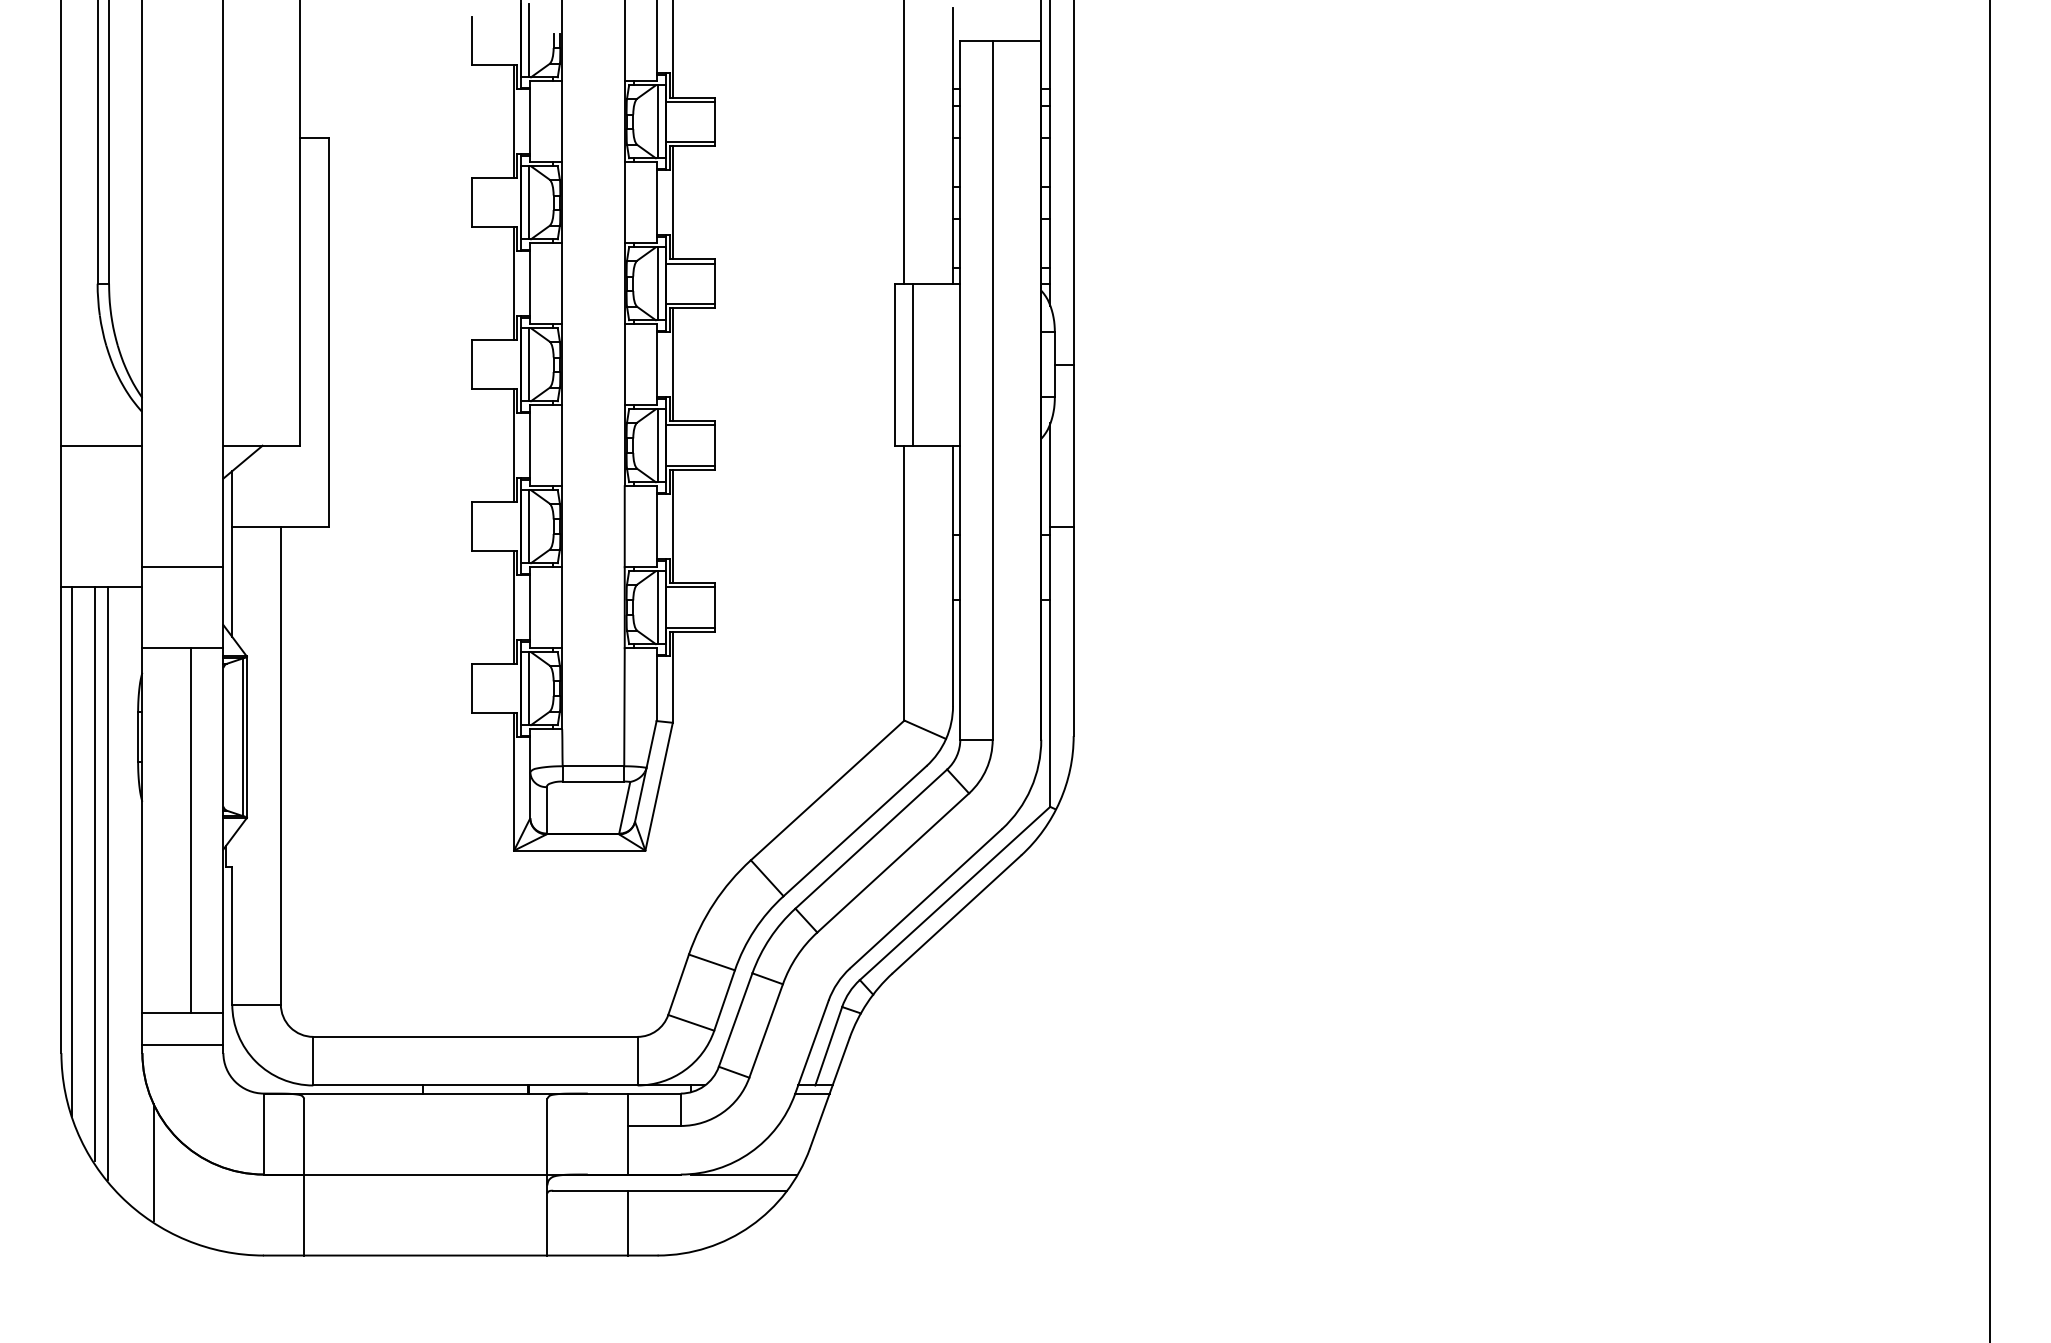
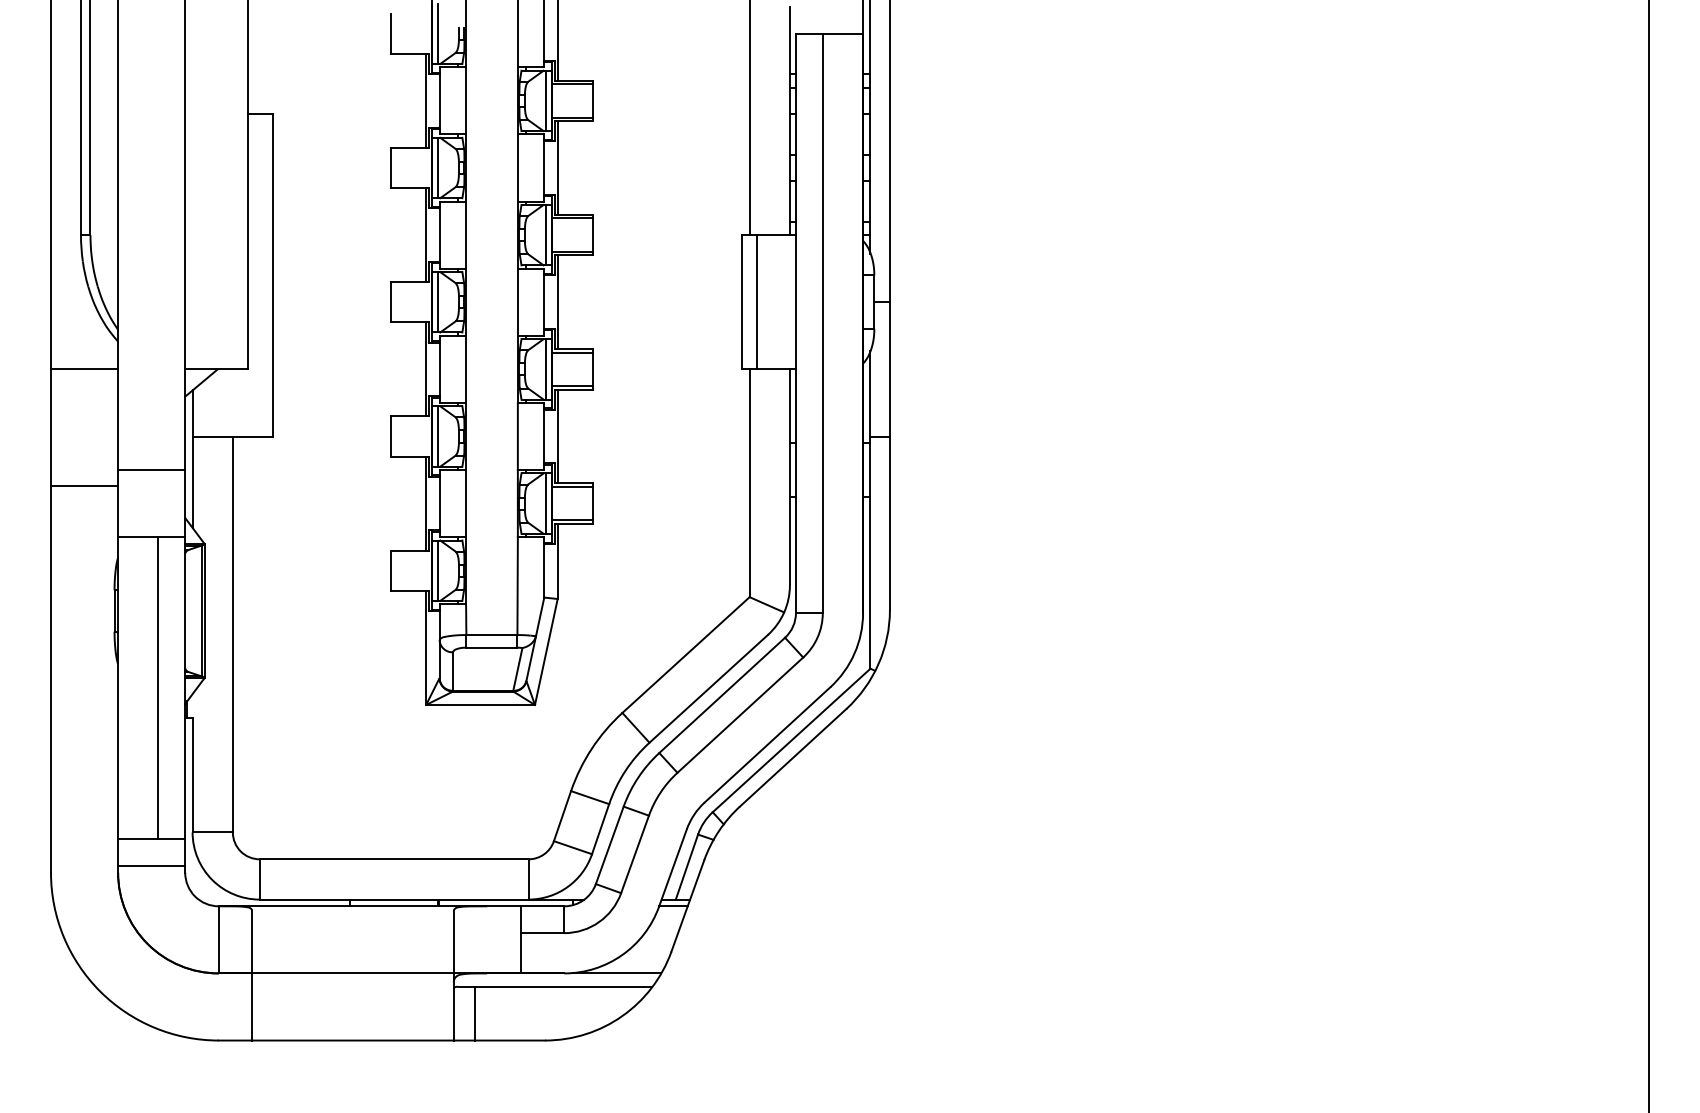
line: (71, 851) -> (59, 705), removed
line: (94, 874) -> (78, 724), removed
line: (107, 882) -> (89, 731), removed
line: (153, 1162) -> (127, 963), removed
line: (627, 1222) -> (474, 1013), moved

